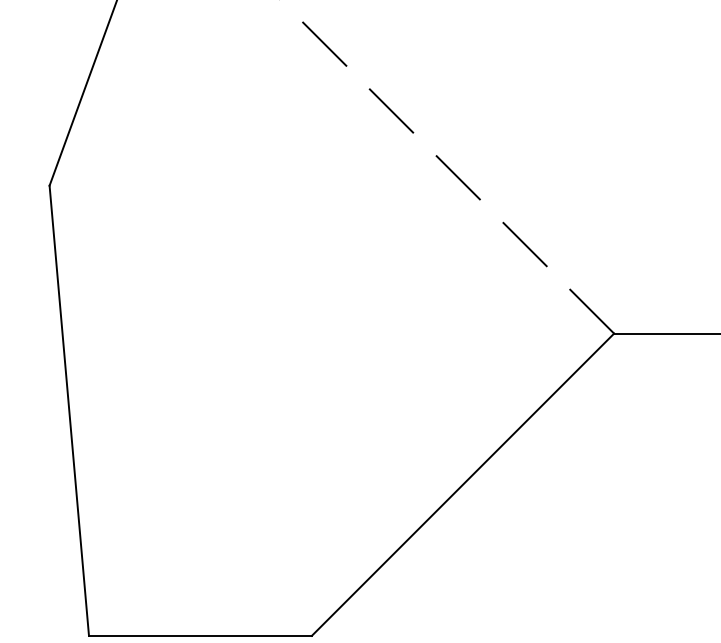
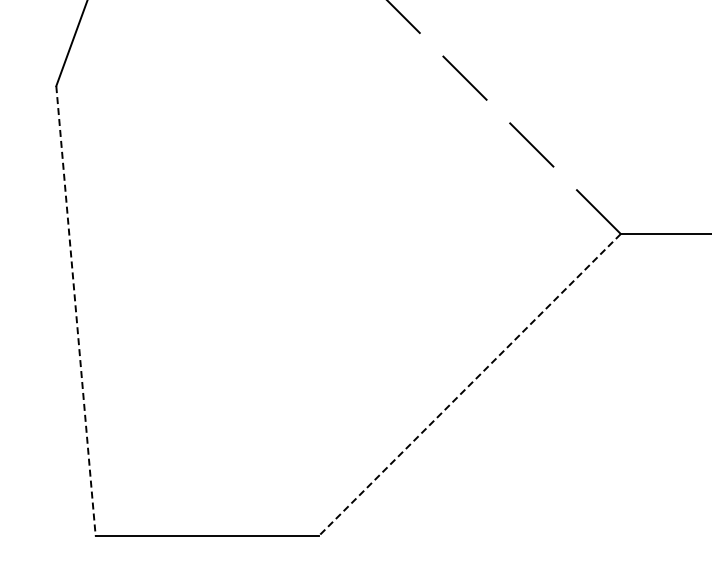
line: (69, 410) -> (76, 310), solid -> dashed
line: (463, 484) -> (470, 384), solid -> dashed

